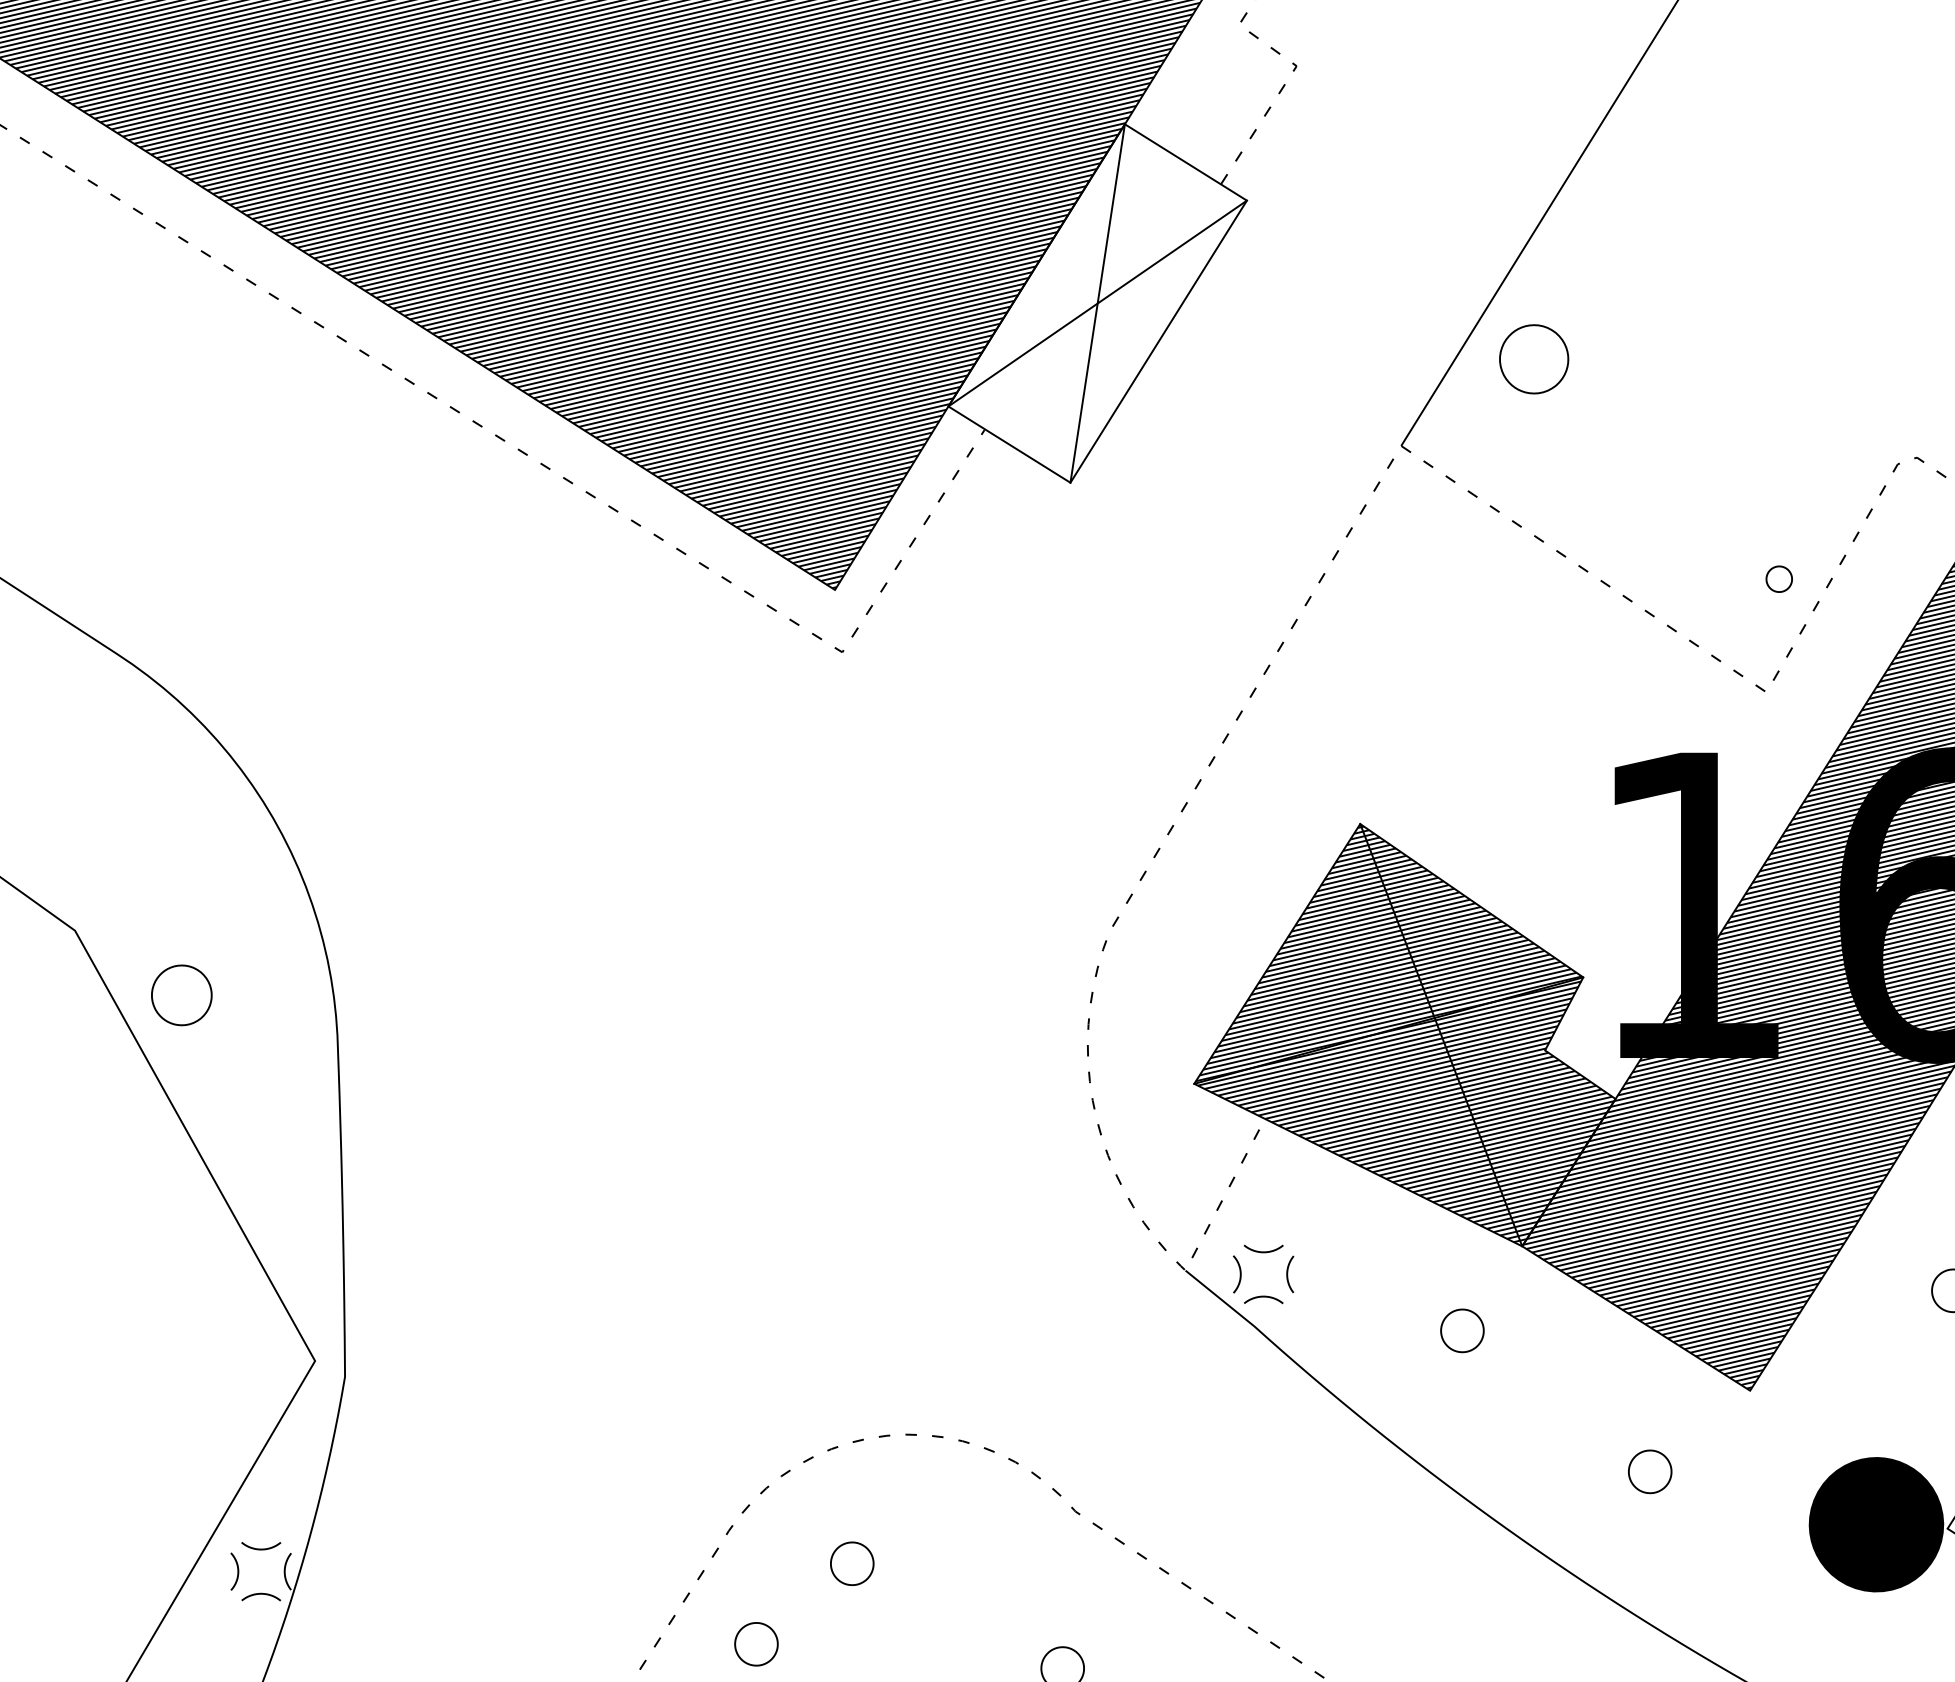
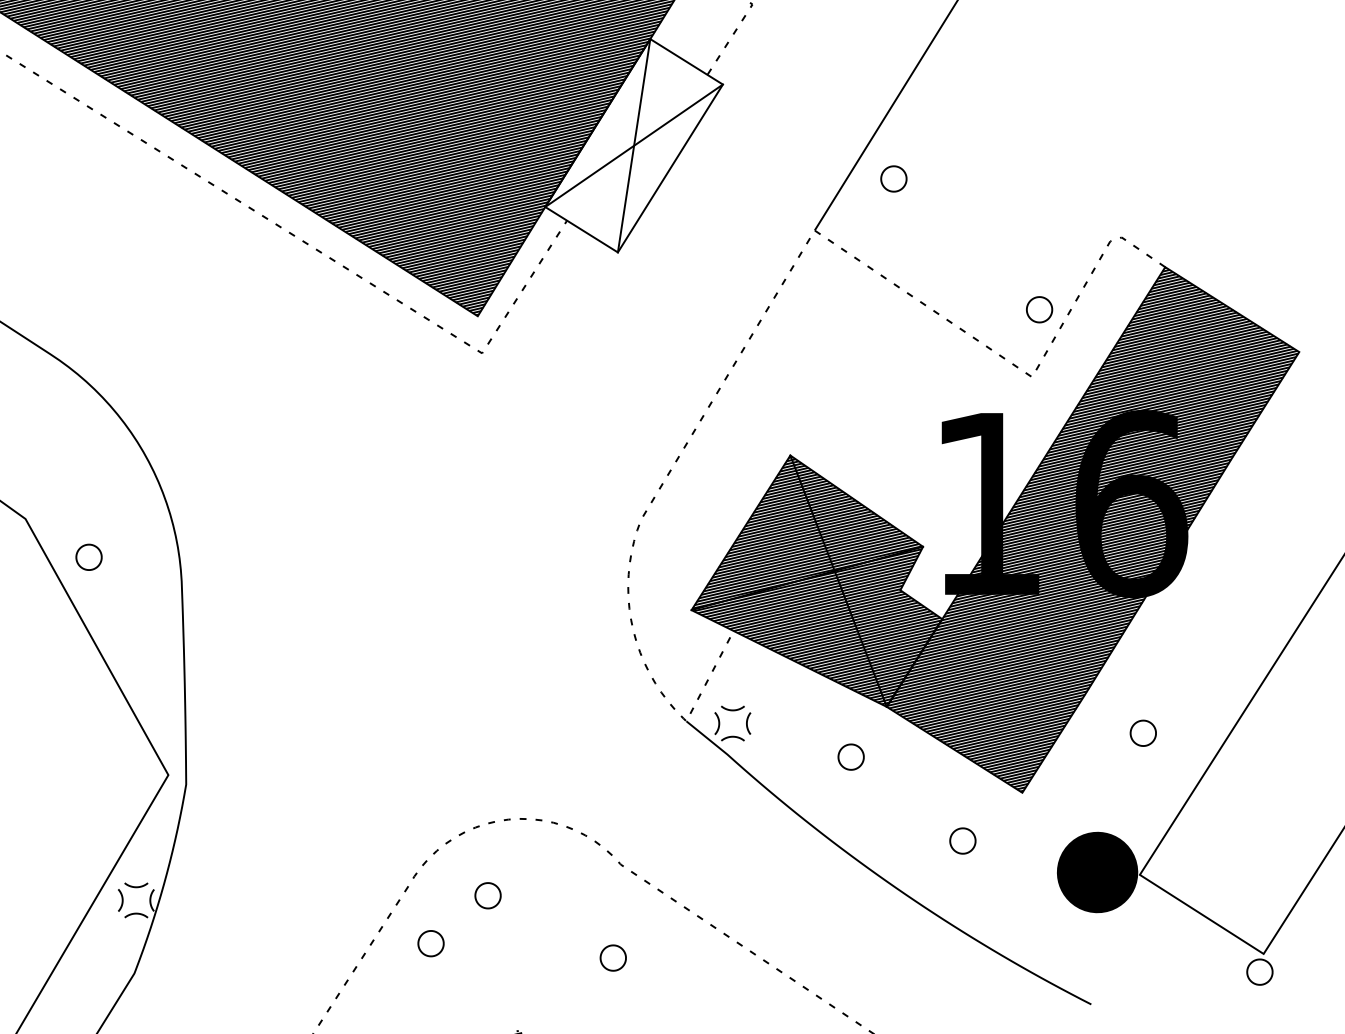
part: (1533, 358) -> (893, 178), size x0.62
part: (1778, 578) -> (1039, 309), size x1.67
part: (180, 993) -> (88, 556), size x0.71

